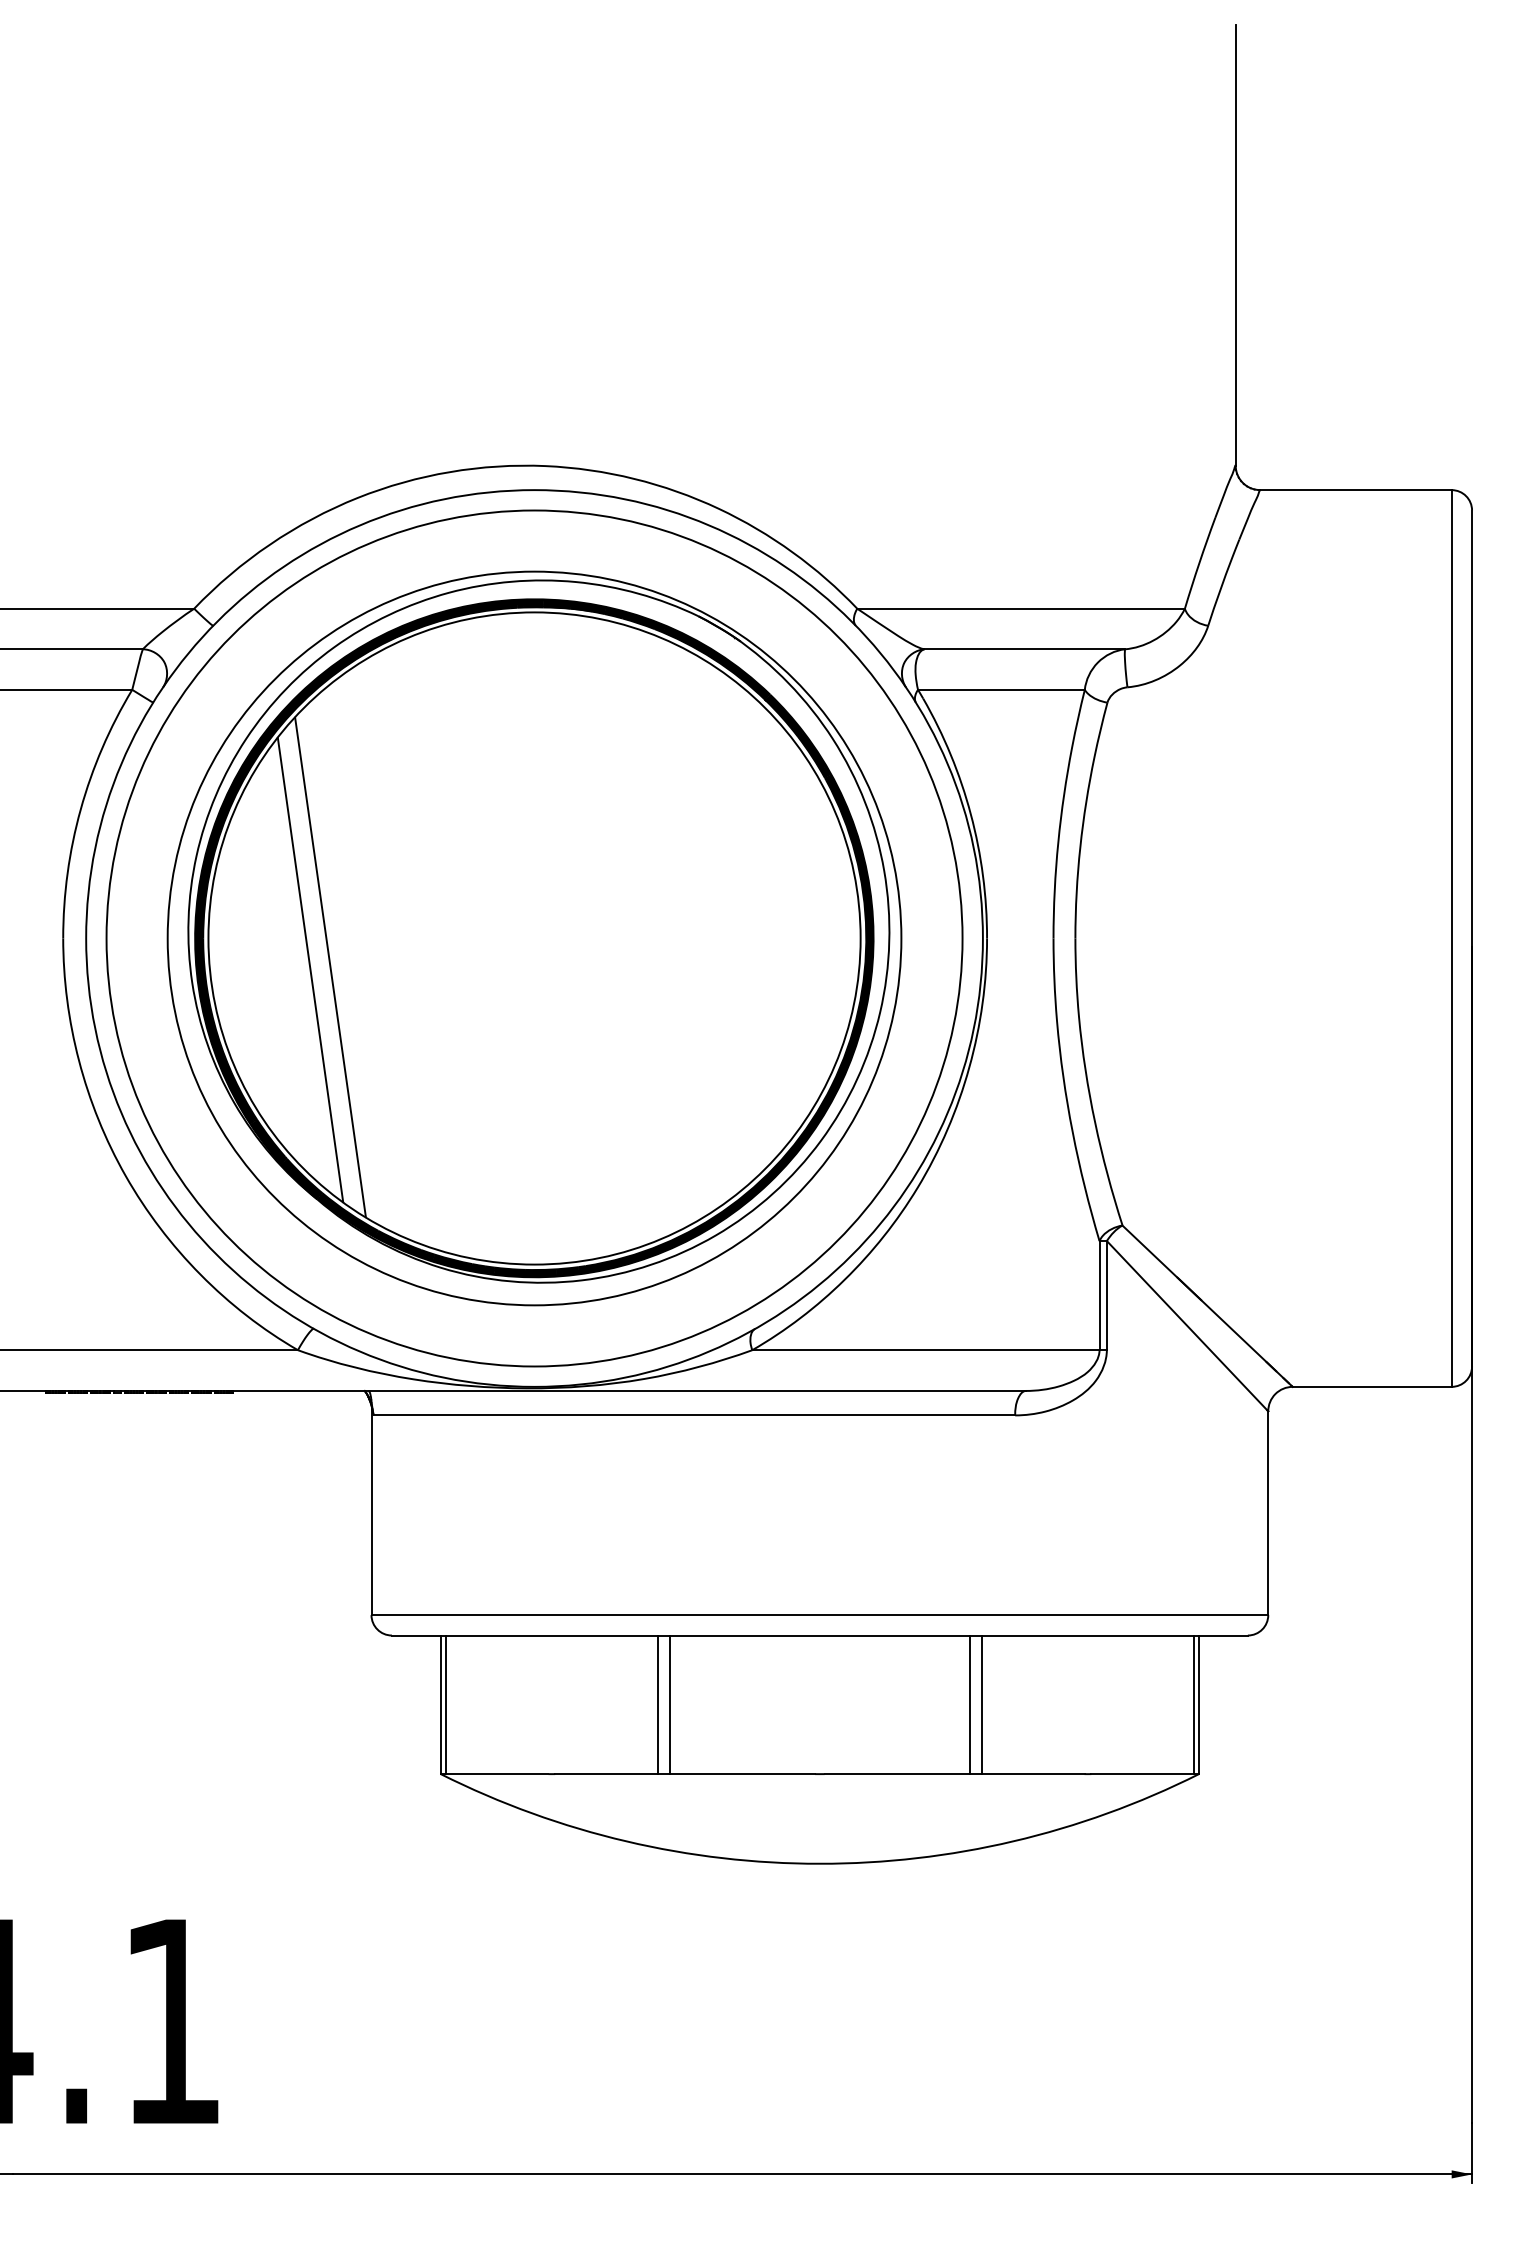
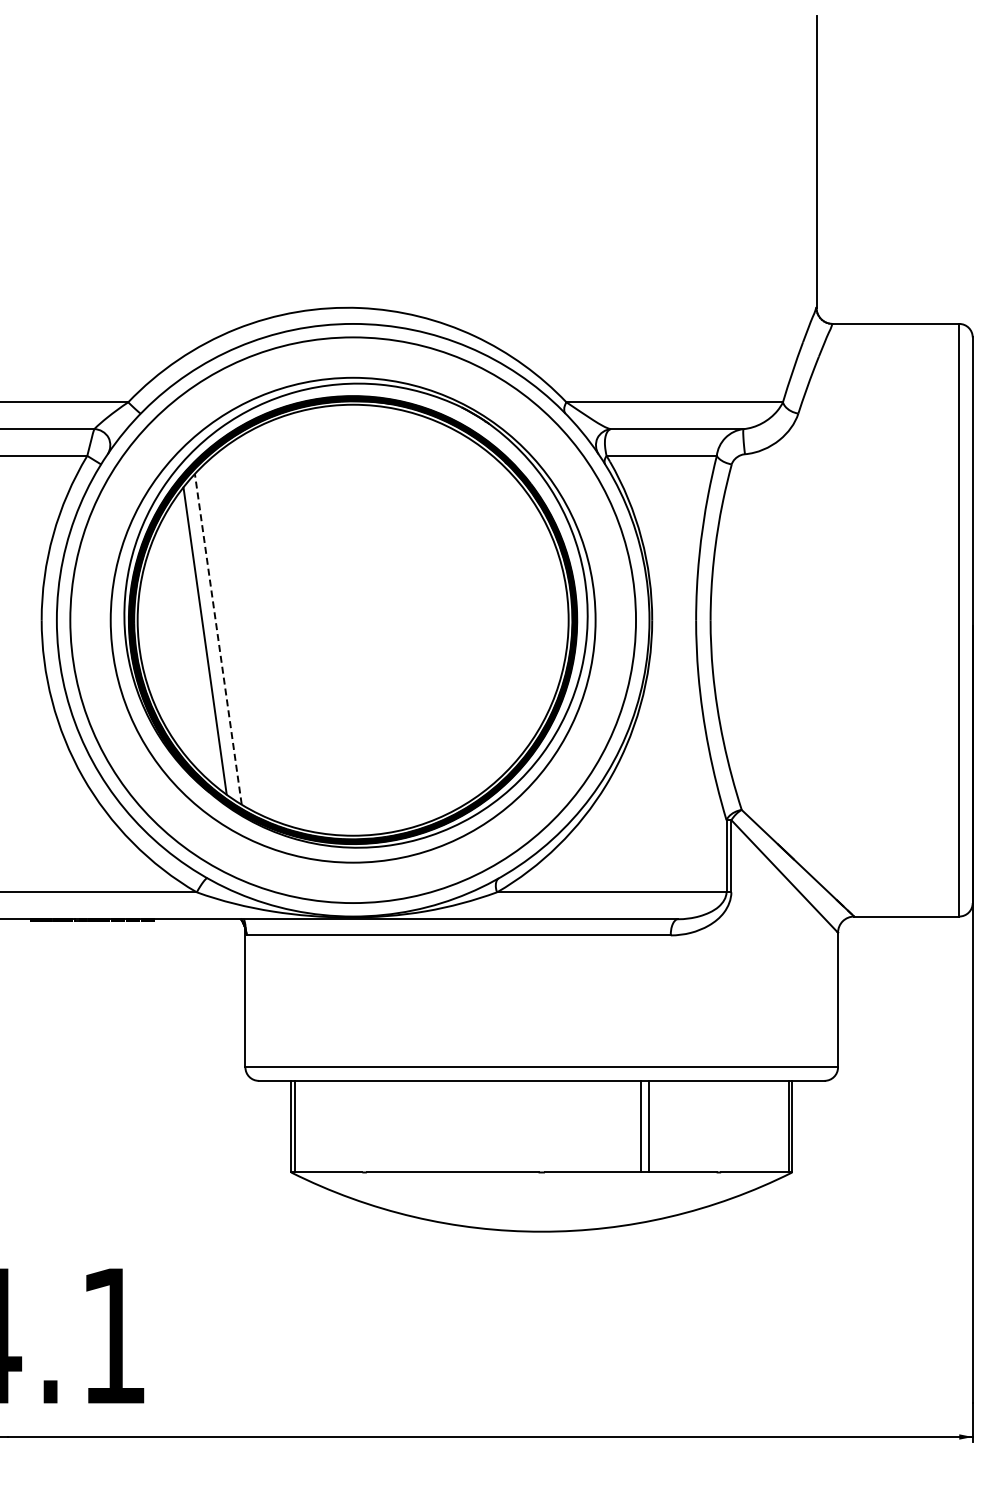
line: (330, 967) -> (218, 639), solid -> dashed
line: (657, 1704) -> (434, 1126), removed
line: (669, 1704) -> (442, 1126), removed

